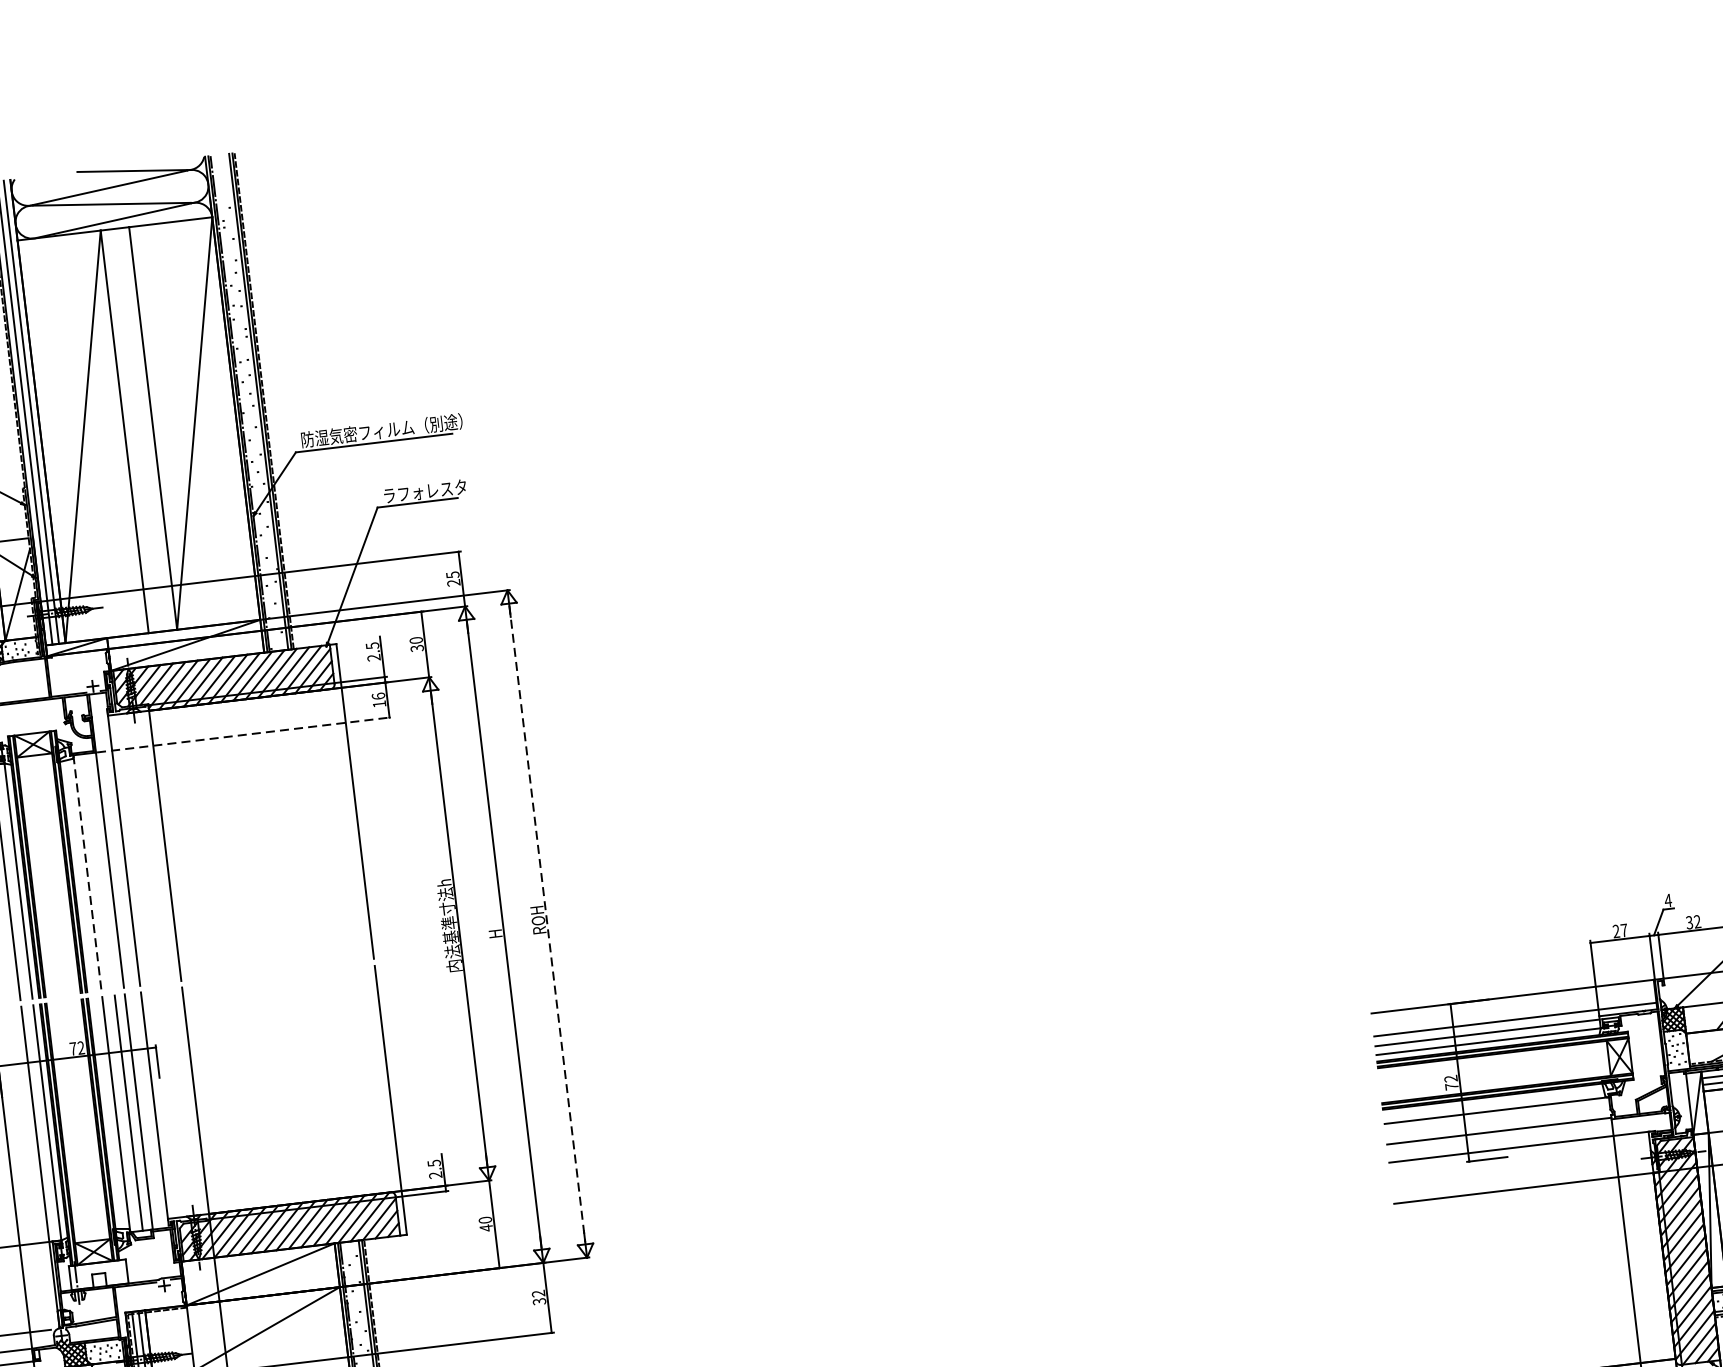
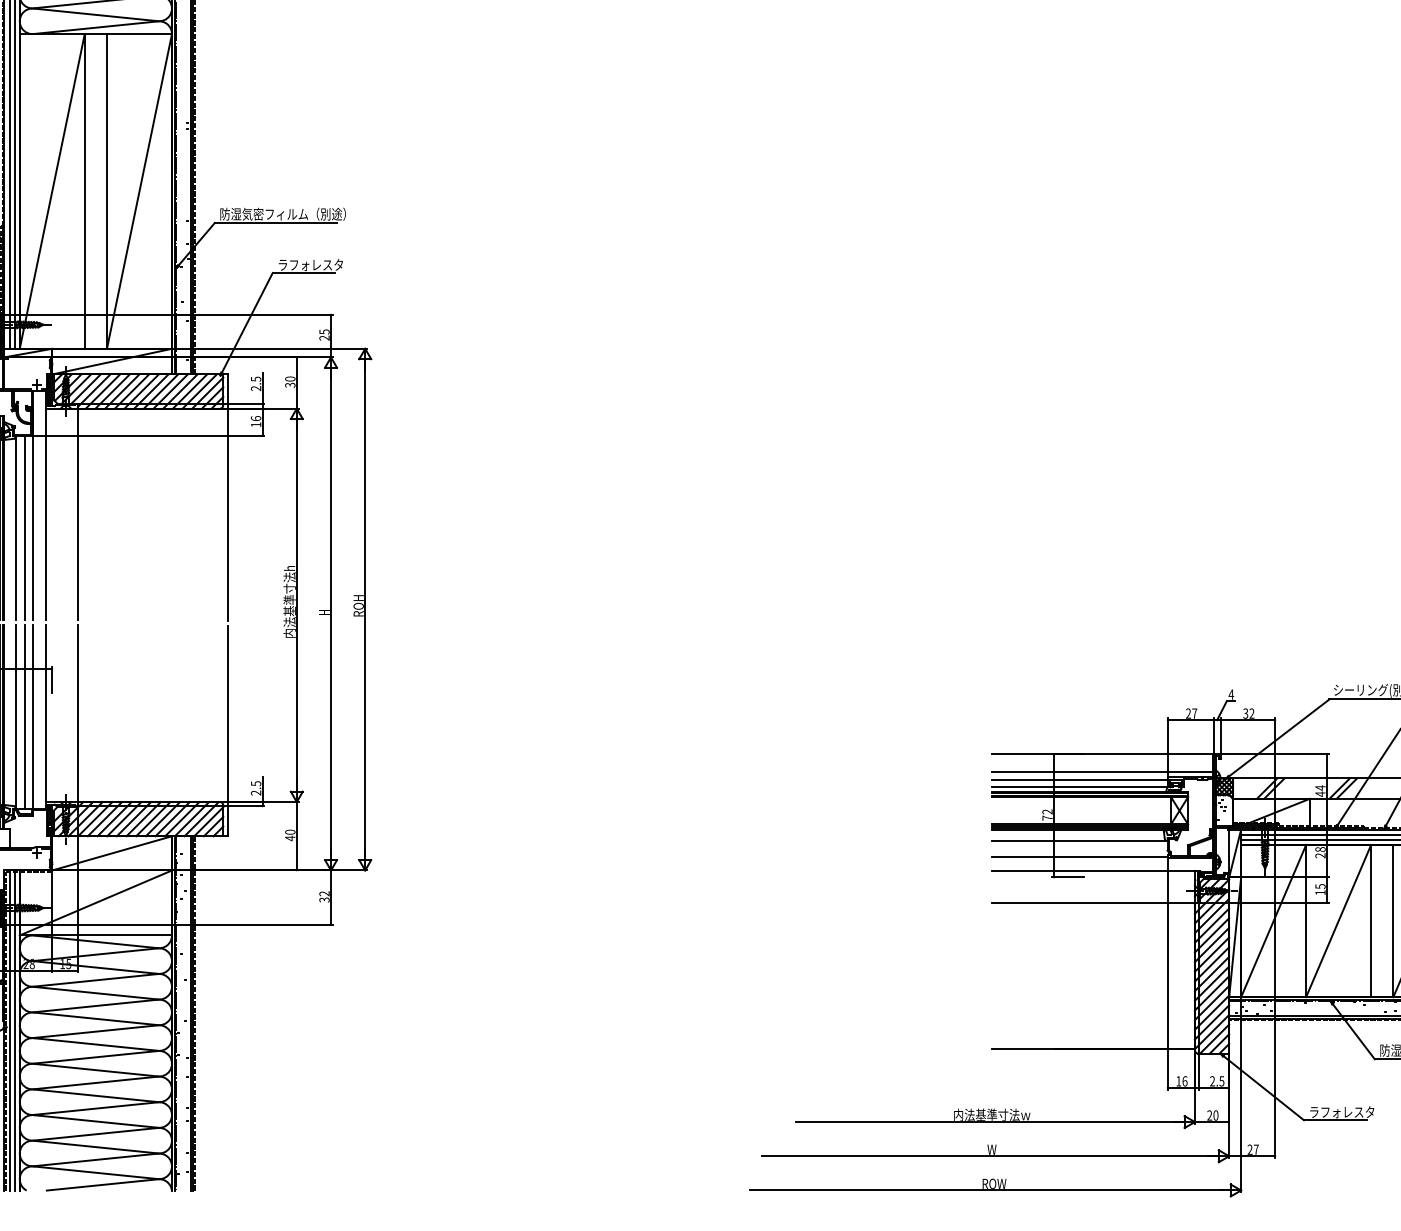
line: (244, 735) -> (149, 436), dashed -> solid
line: (100, 870) -> (25, 527), added
line: (87, 872) -> (15, 527), dashed -> solid
line: (547, 923) -> (365, 609), dashed -> solid

